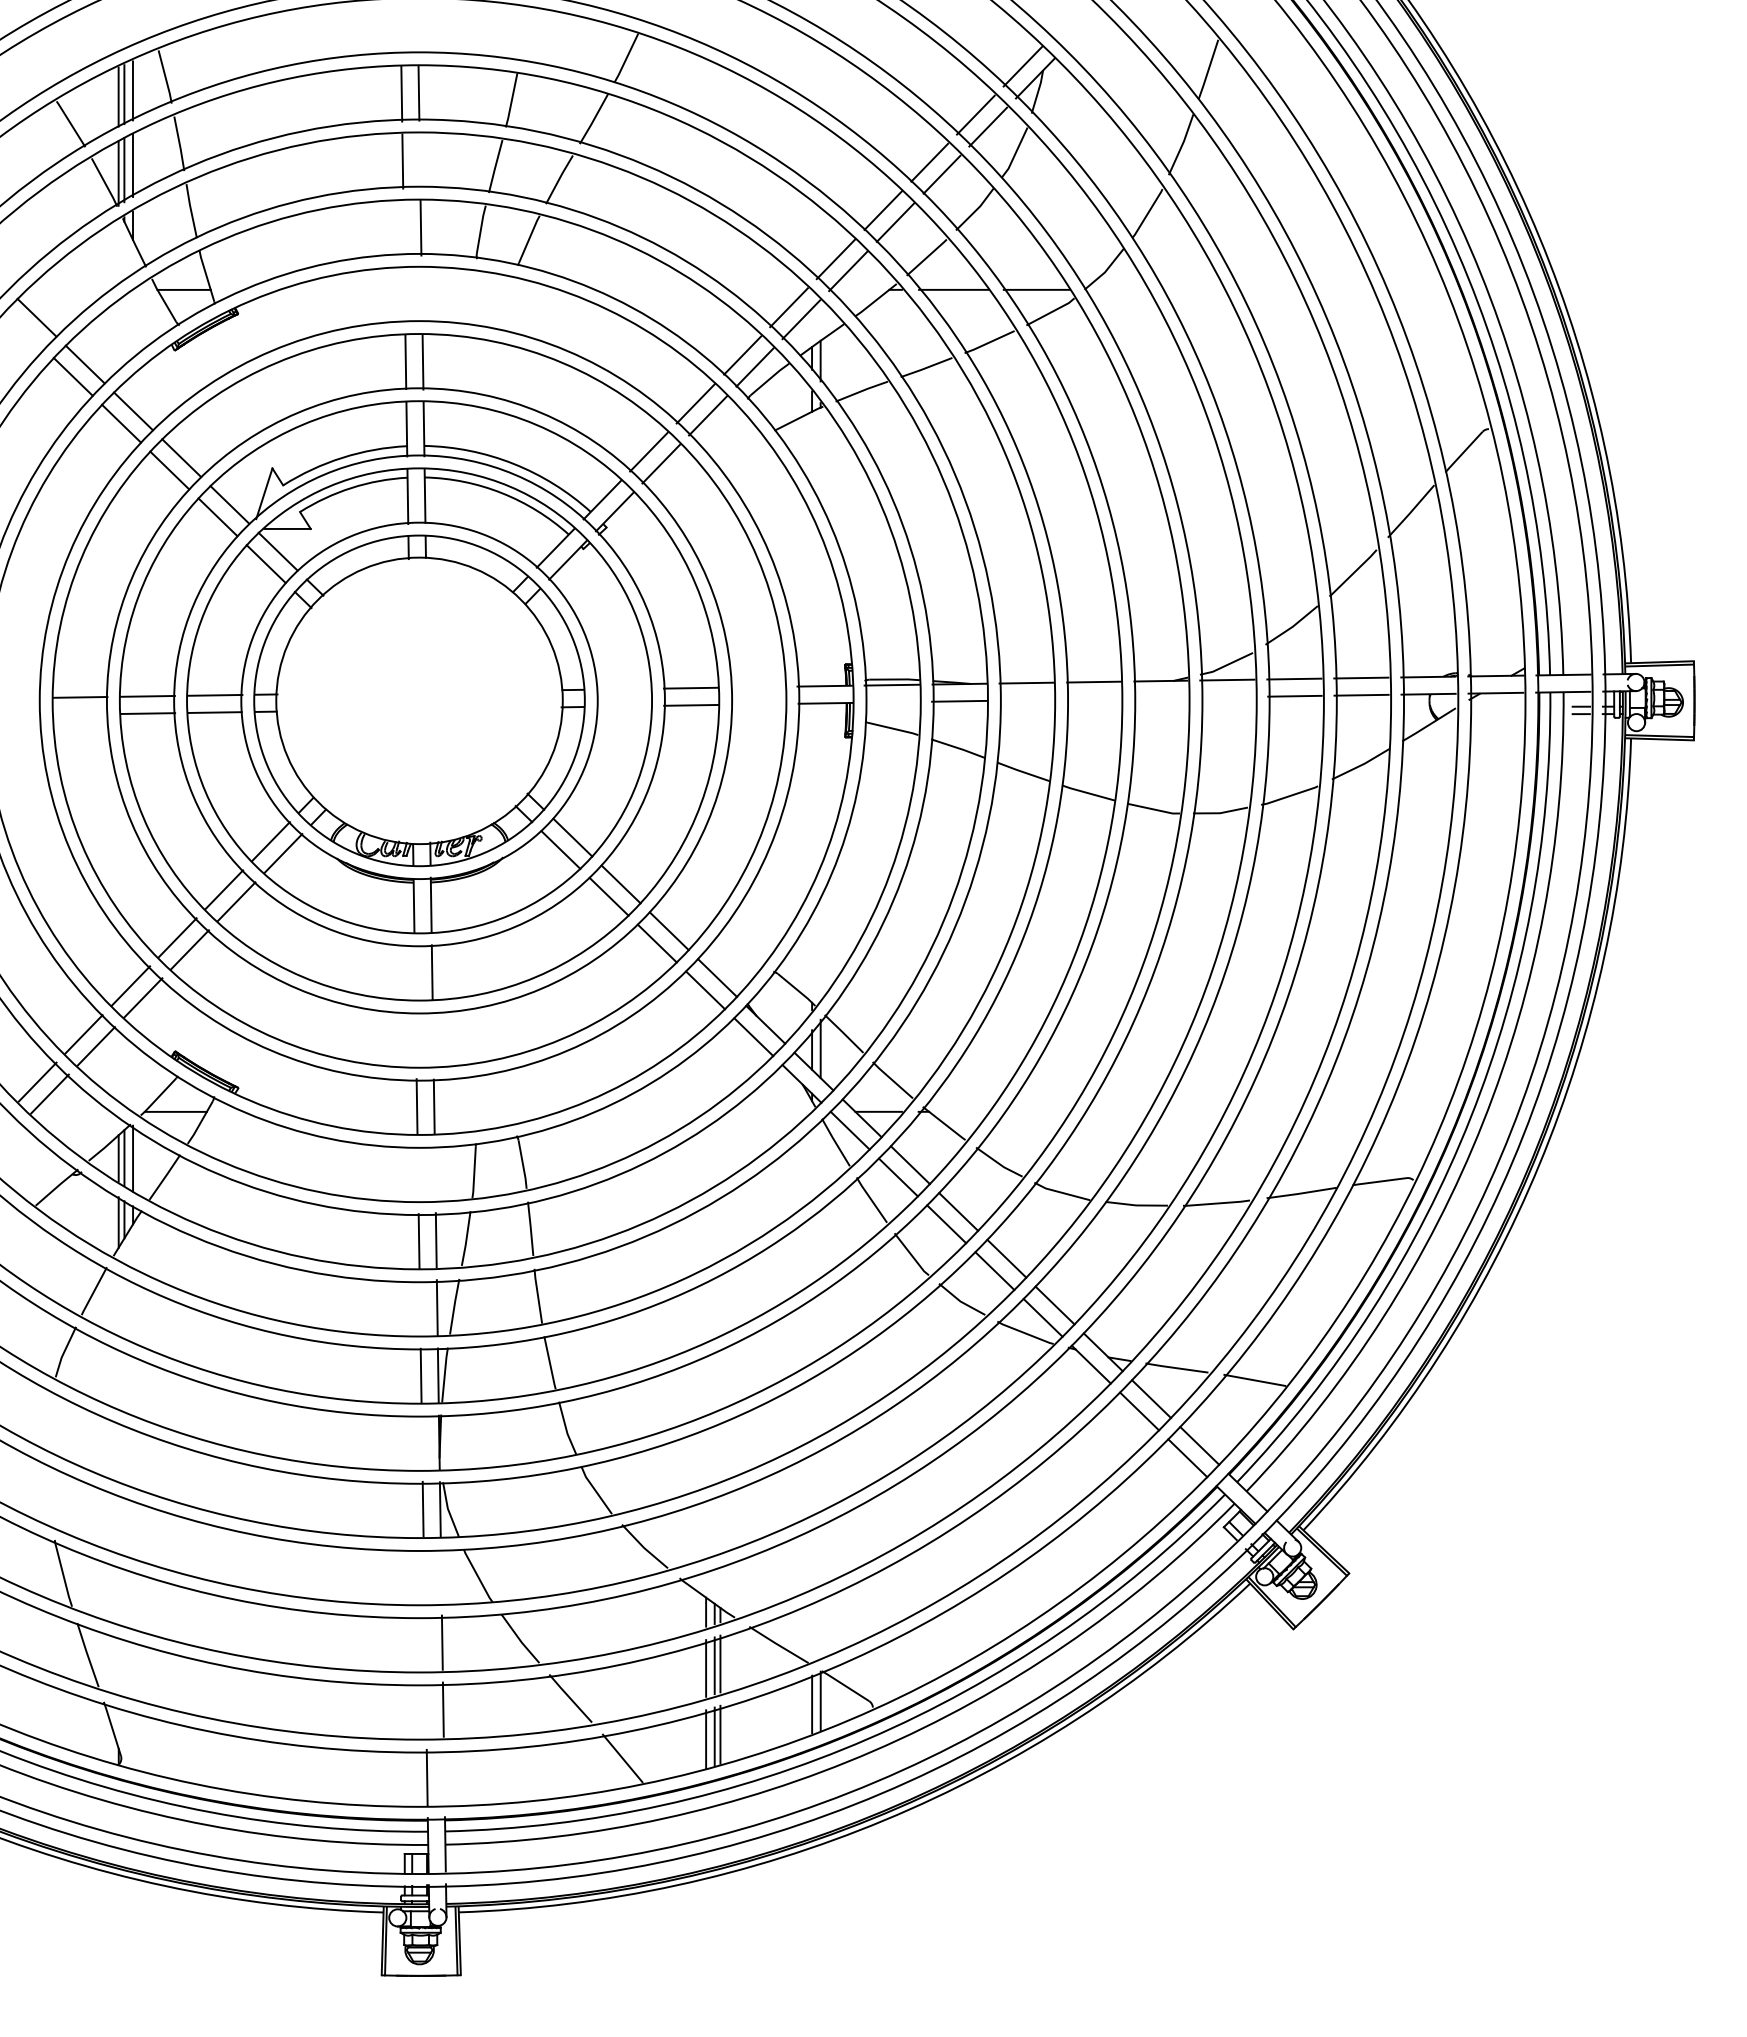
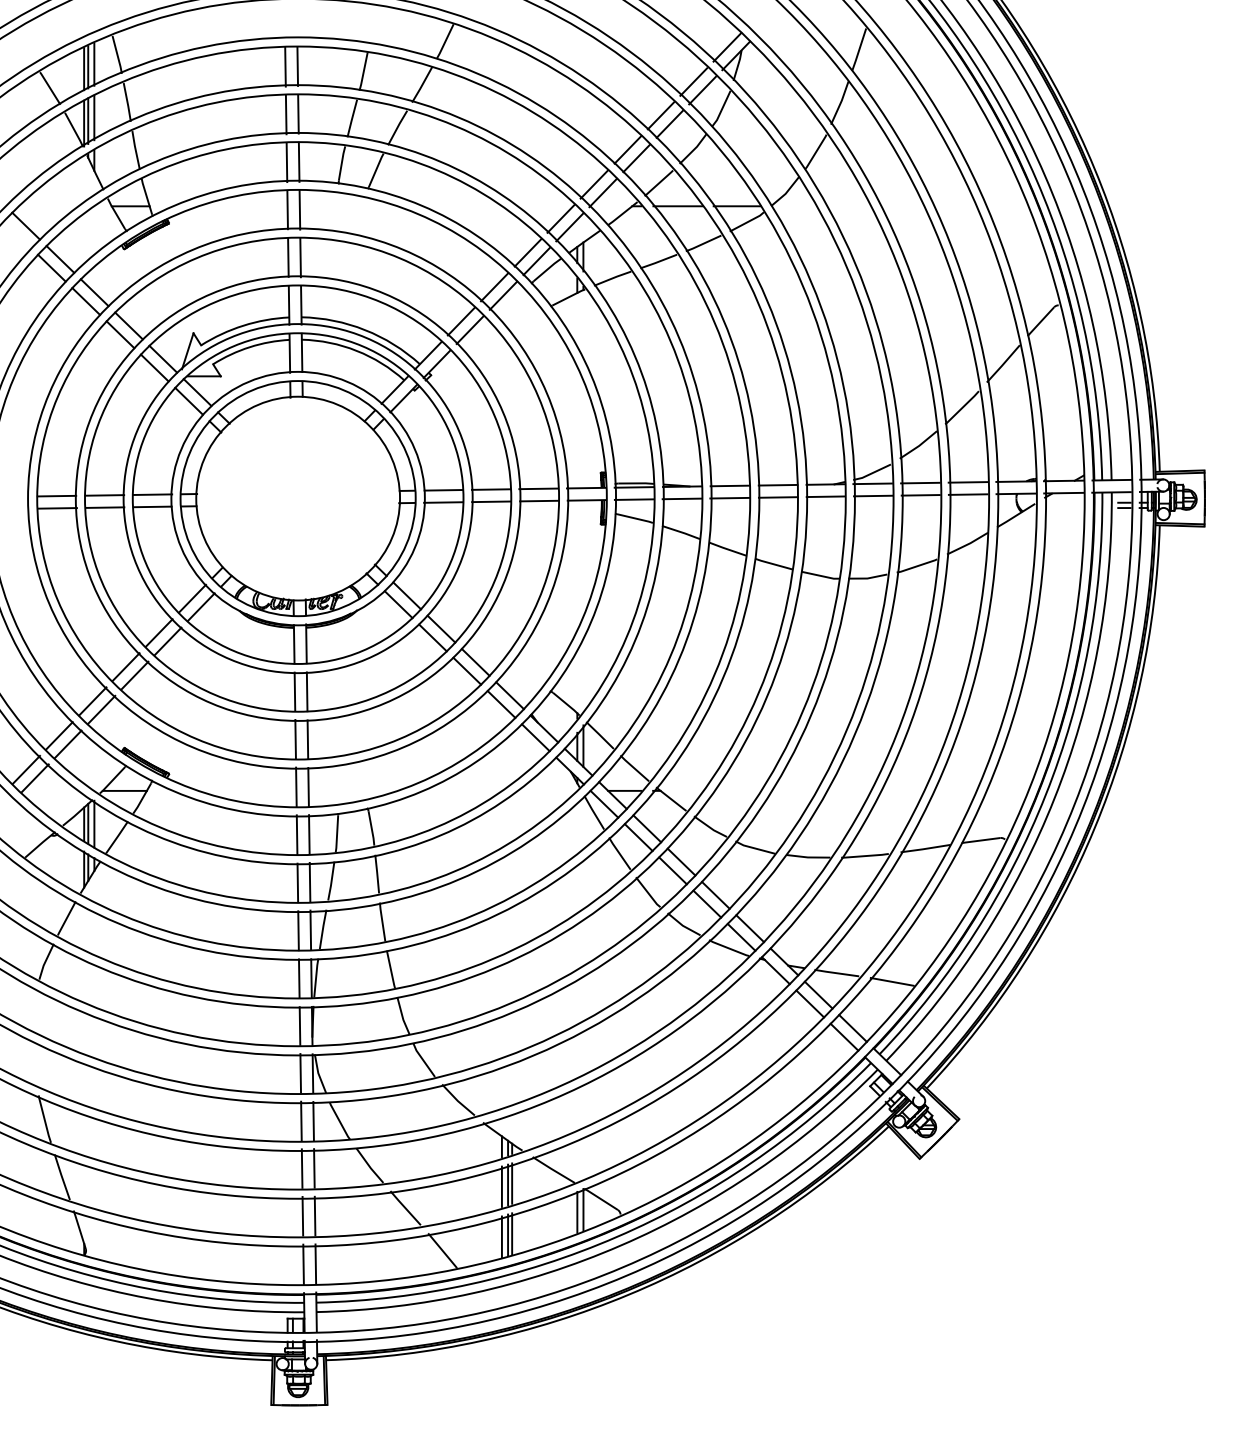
line: (419, 160) -> (298, 114), added
line: (403, 228) -> (286, 162), added
line: (404, 295) -> (287, 210), added
line: (421, 295) -> (299, 210), added
line: (757, 686) -> (538, 488), added
line: (624, 688) -> (443, 489), added
line: (1228, 696) -> (873, 495), added
line: (1161, 697) -> (825, 496), added
line: (1094, 698) -> (778, 496), added
line: (1026, 699) -> (729, 497), added
line: (891, 701) -> (633, 499), added
line: (758, 703) -> (539, 500), added
line: (623, 705) -> (443, 501), added
line: (81, 714) -> (57, 508), added
line: (414, 972) -> (294, 691), added
line: (415, 1039) -> (295, 739), added
line: (432, 1039) -> (307, 739), added
line: (434, 1172) -> (308, 834), added
line: (417, 1173) -> (296, 834), added
line: (419, 1308) -> (298, 930), added
line: (421, 1442) -> (299, 1026), added
line: (423, 1575) -> (300, 1120), added
line: (440, 1575) -> (313, 1120), added
line: (424, 1642) -> (301, 1168), added
line: (425, 1709) -> (302, 1215), added
line: (443, 1776) -> (315, 1263), added

